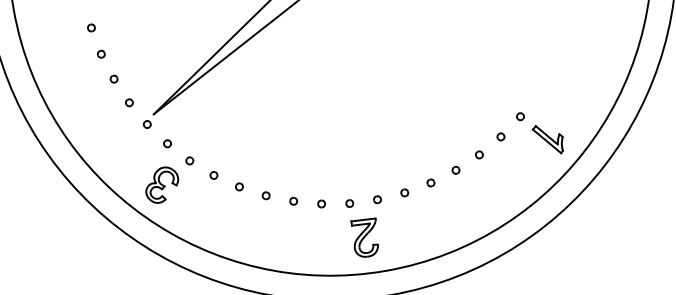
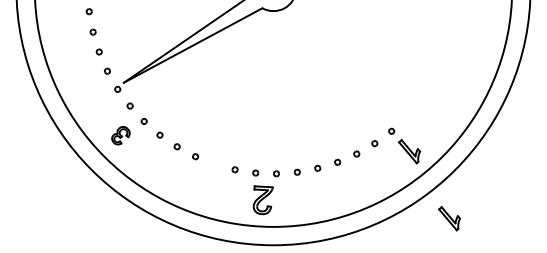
part: (161, 185) -> (120, 135), size x0.7
part: (292, 200) -> (214, 163), removed
part: (617, 218) -> (449, 218), added

